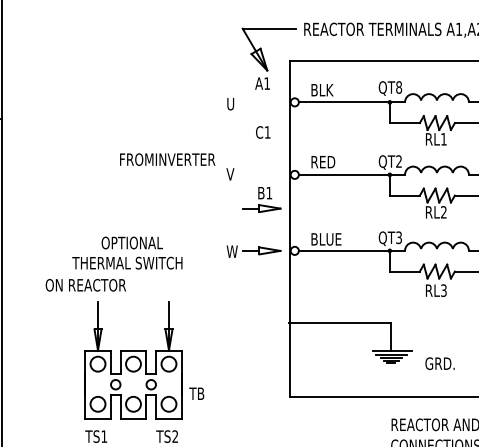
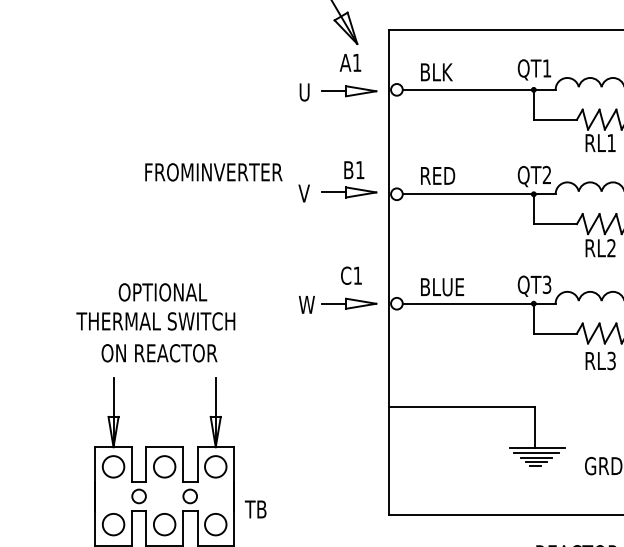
text: (399, 87) -> (547, 68), QT8 -> QT1
part: (261, 102) -> (348, 90), added
text: (263, 132) -> (351, 275), moved
part: (261, 199) -> (348, 179), moved
text: (85, 285) -> (158, 353), moved

